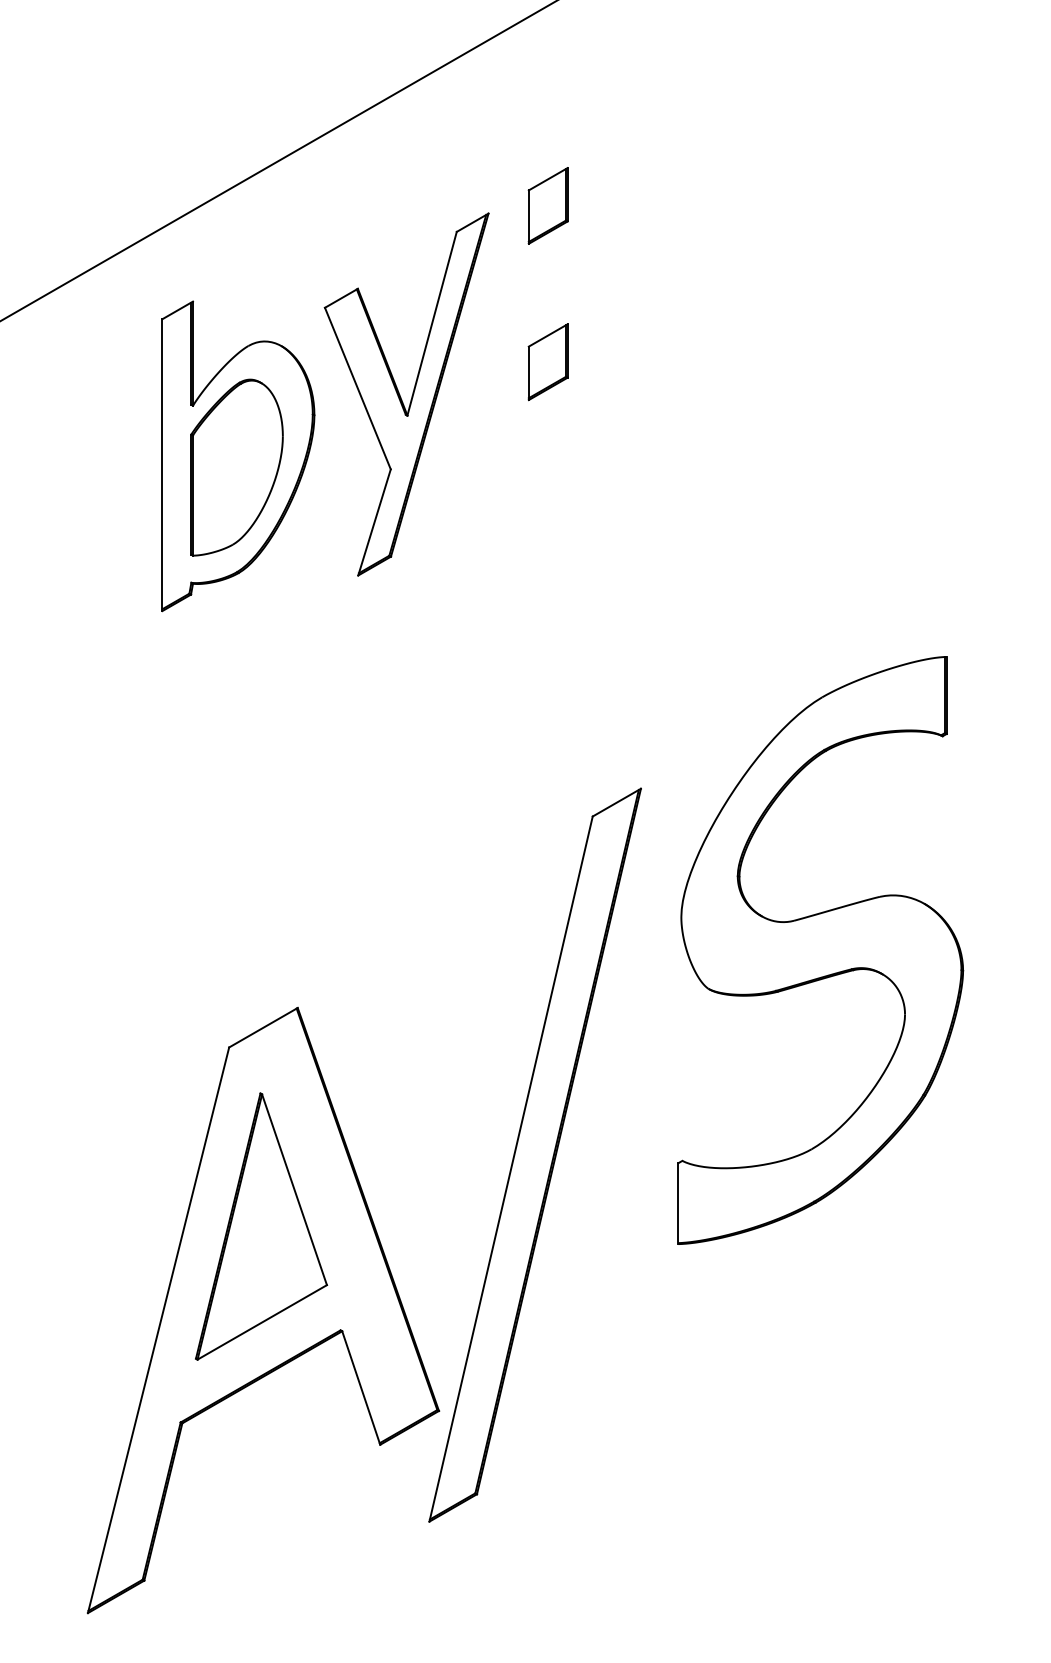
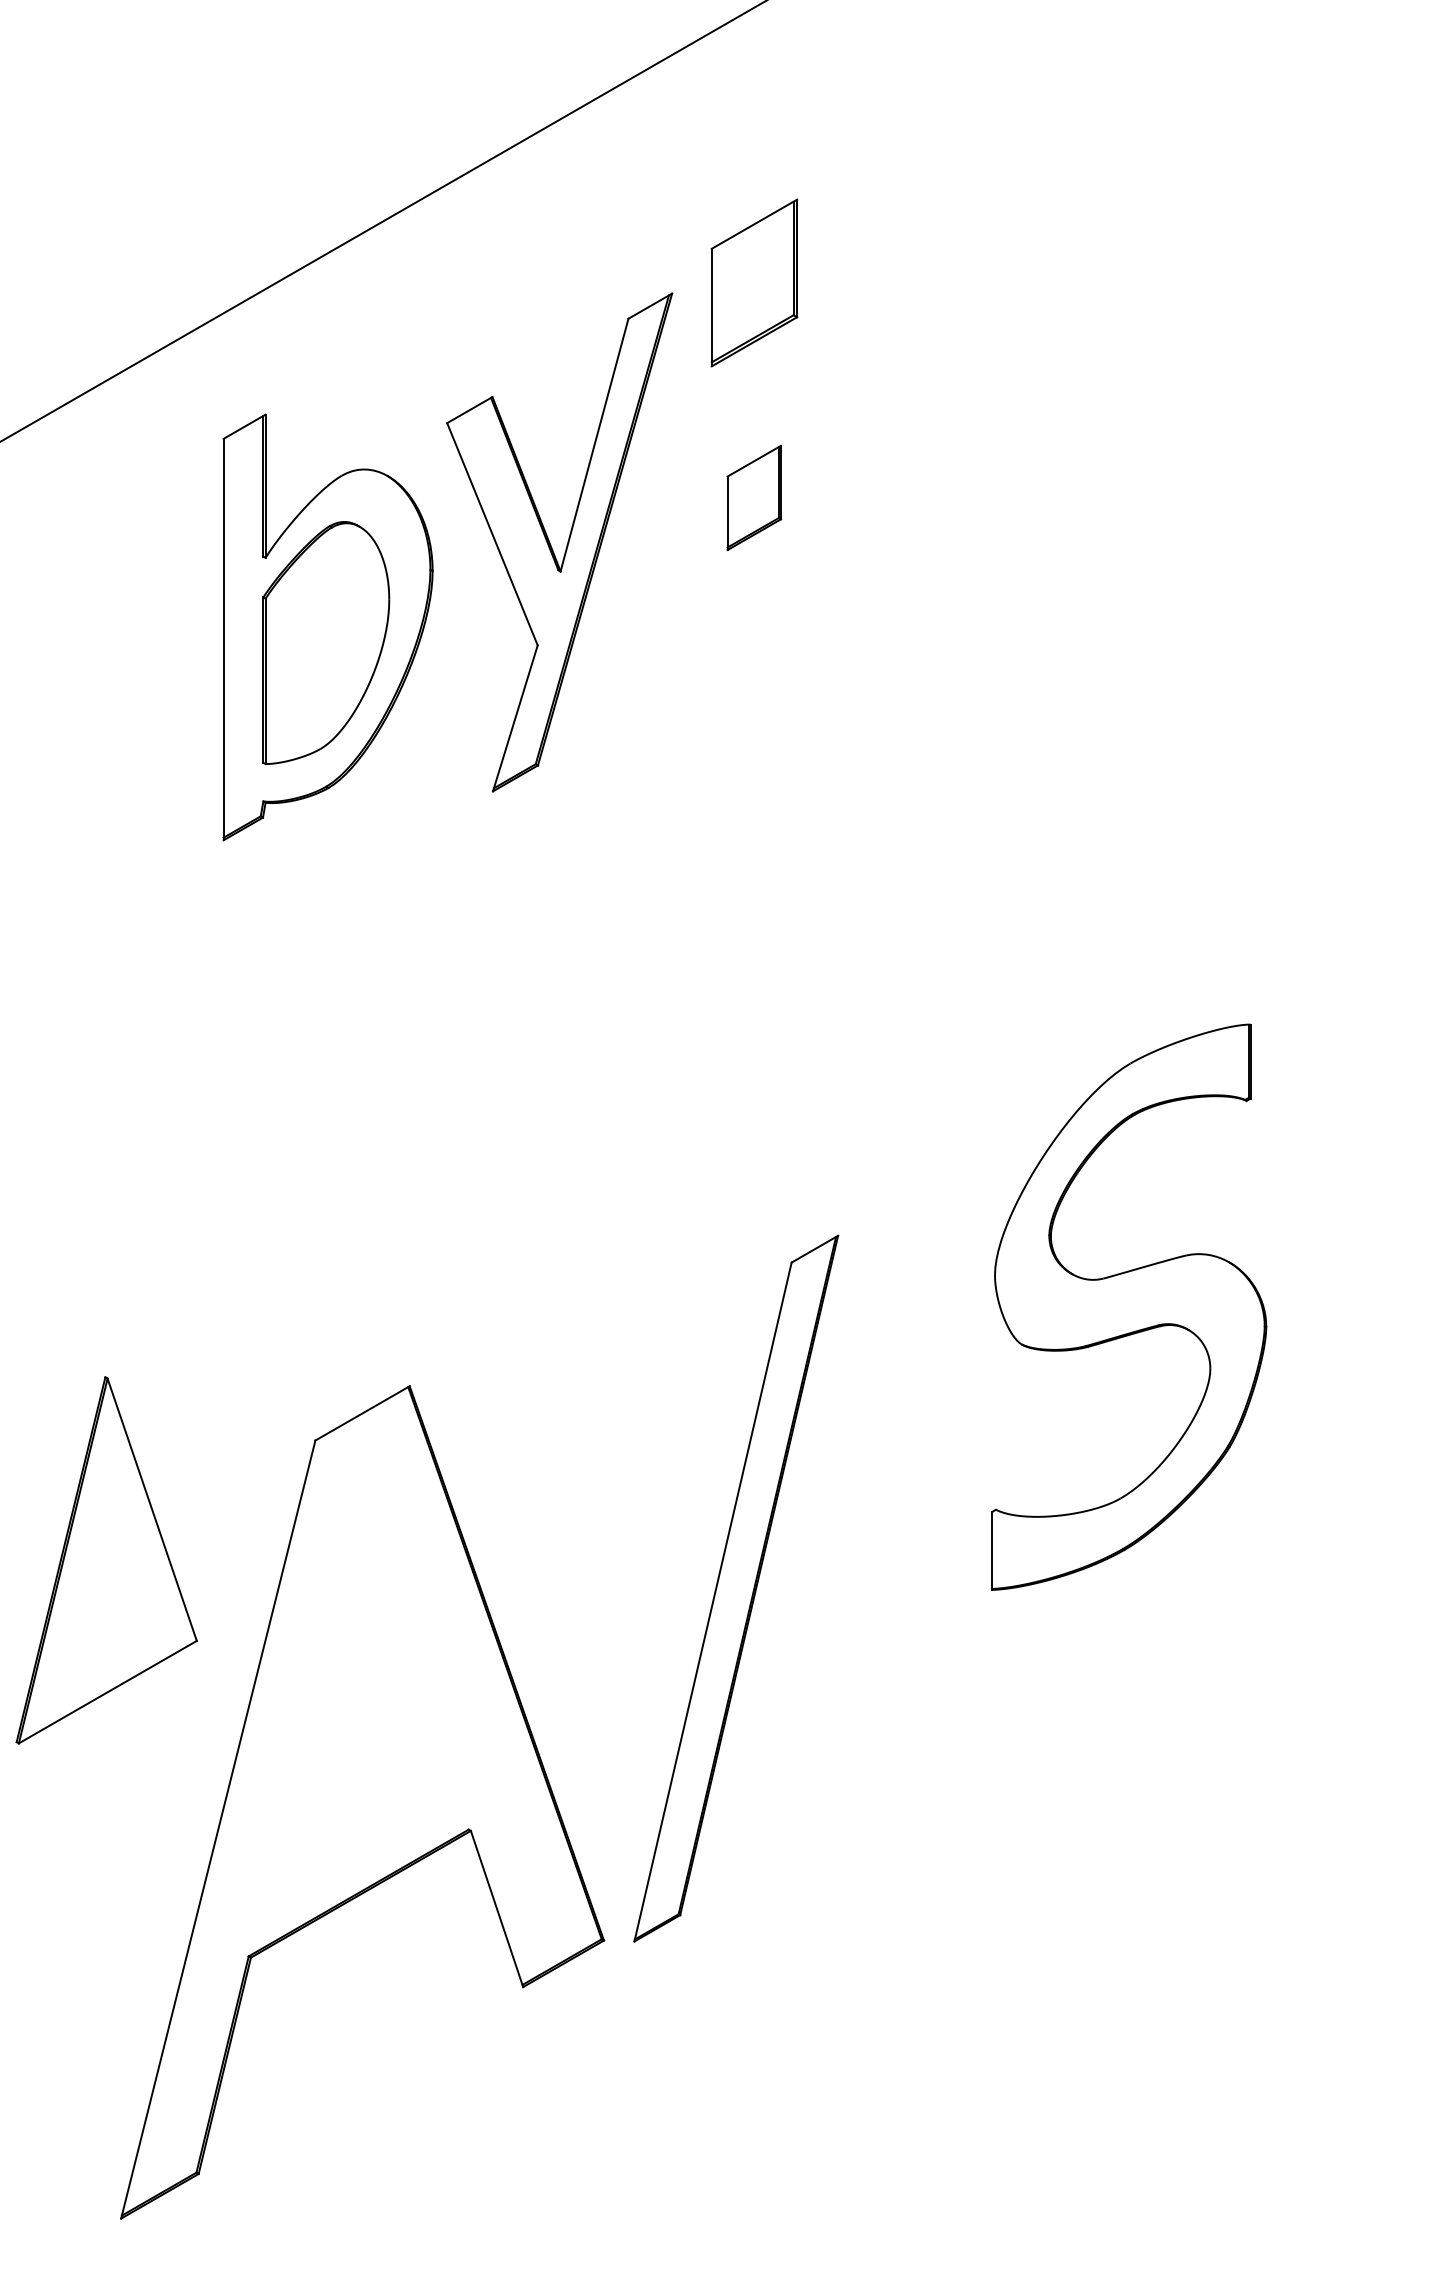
part: (547, 205) -> (753, 282), size x1.6
part: (820, 950) -> (1128, 1307), size x0.7
part: (534, 1154) -> (735, 1587), size x0.7
part: (261, 1226) -> (106, 1560), moved

